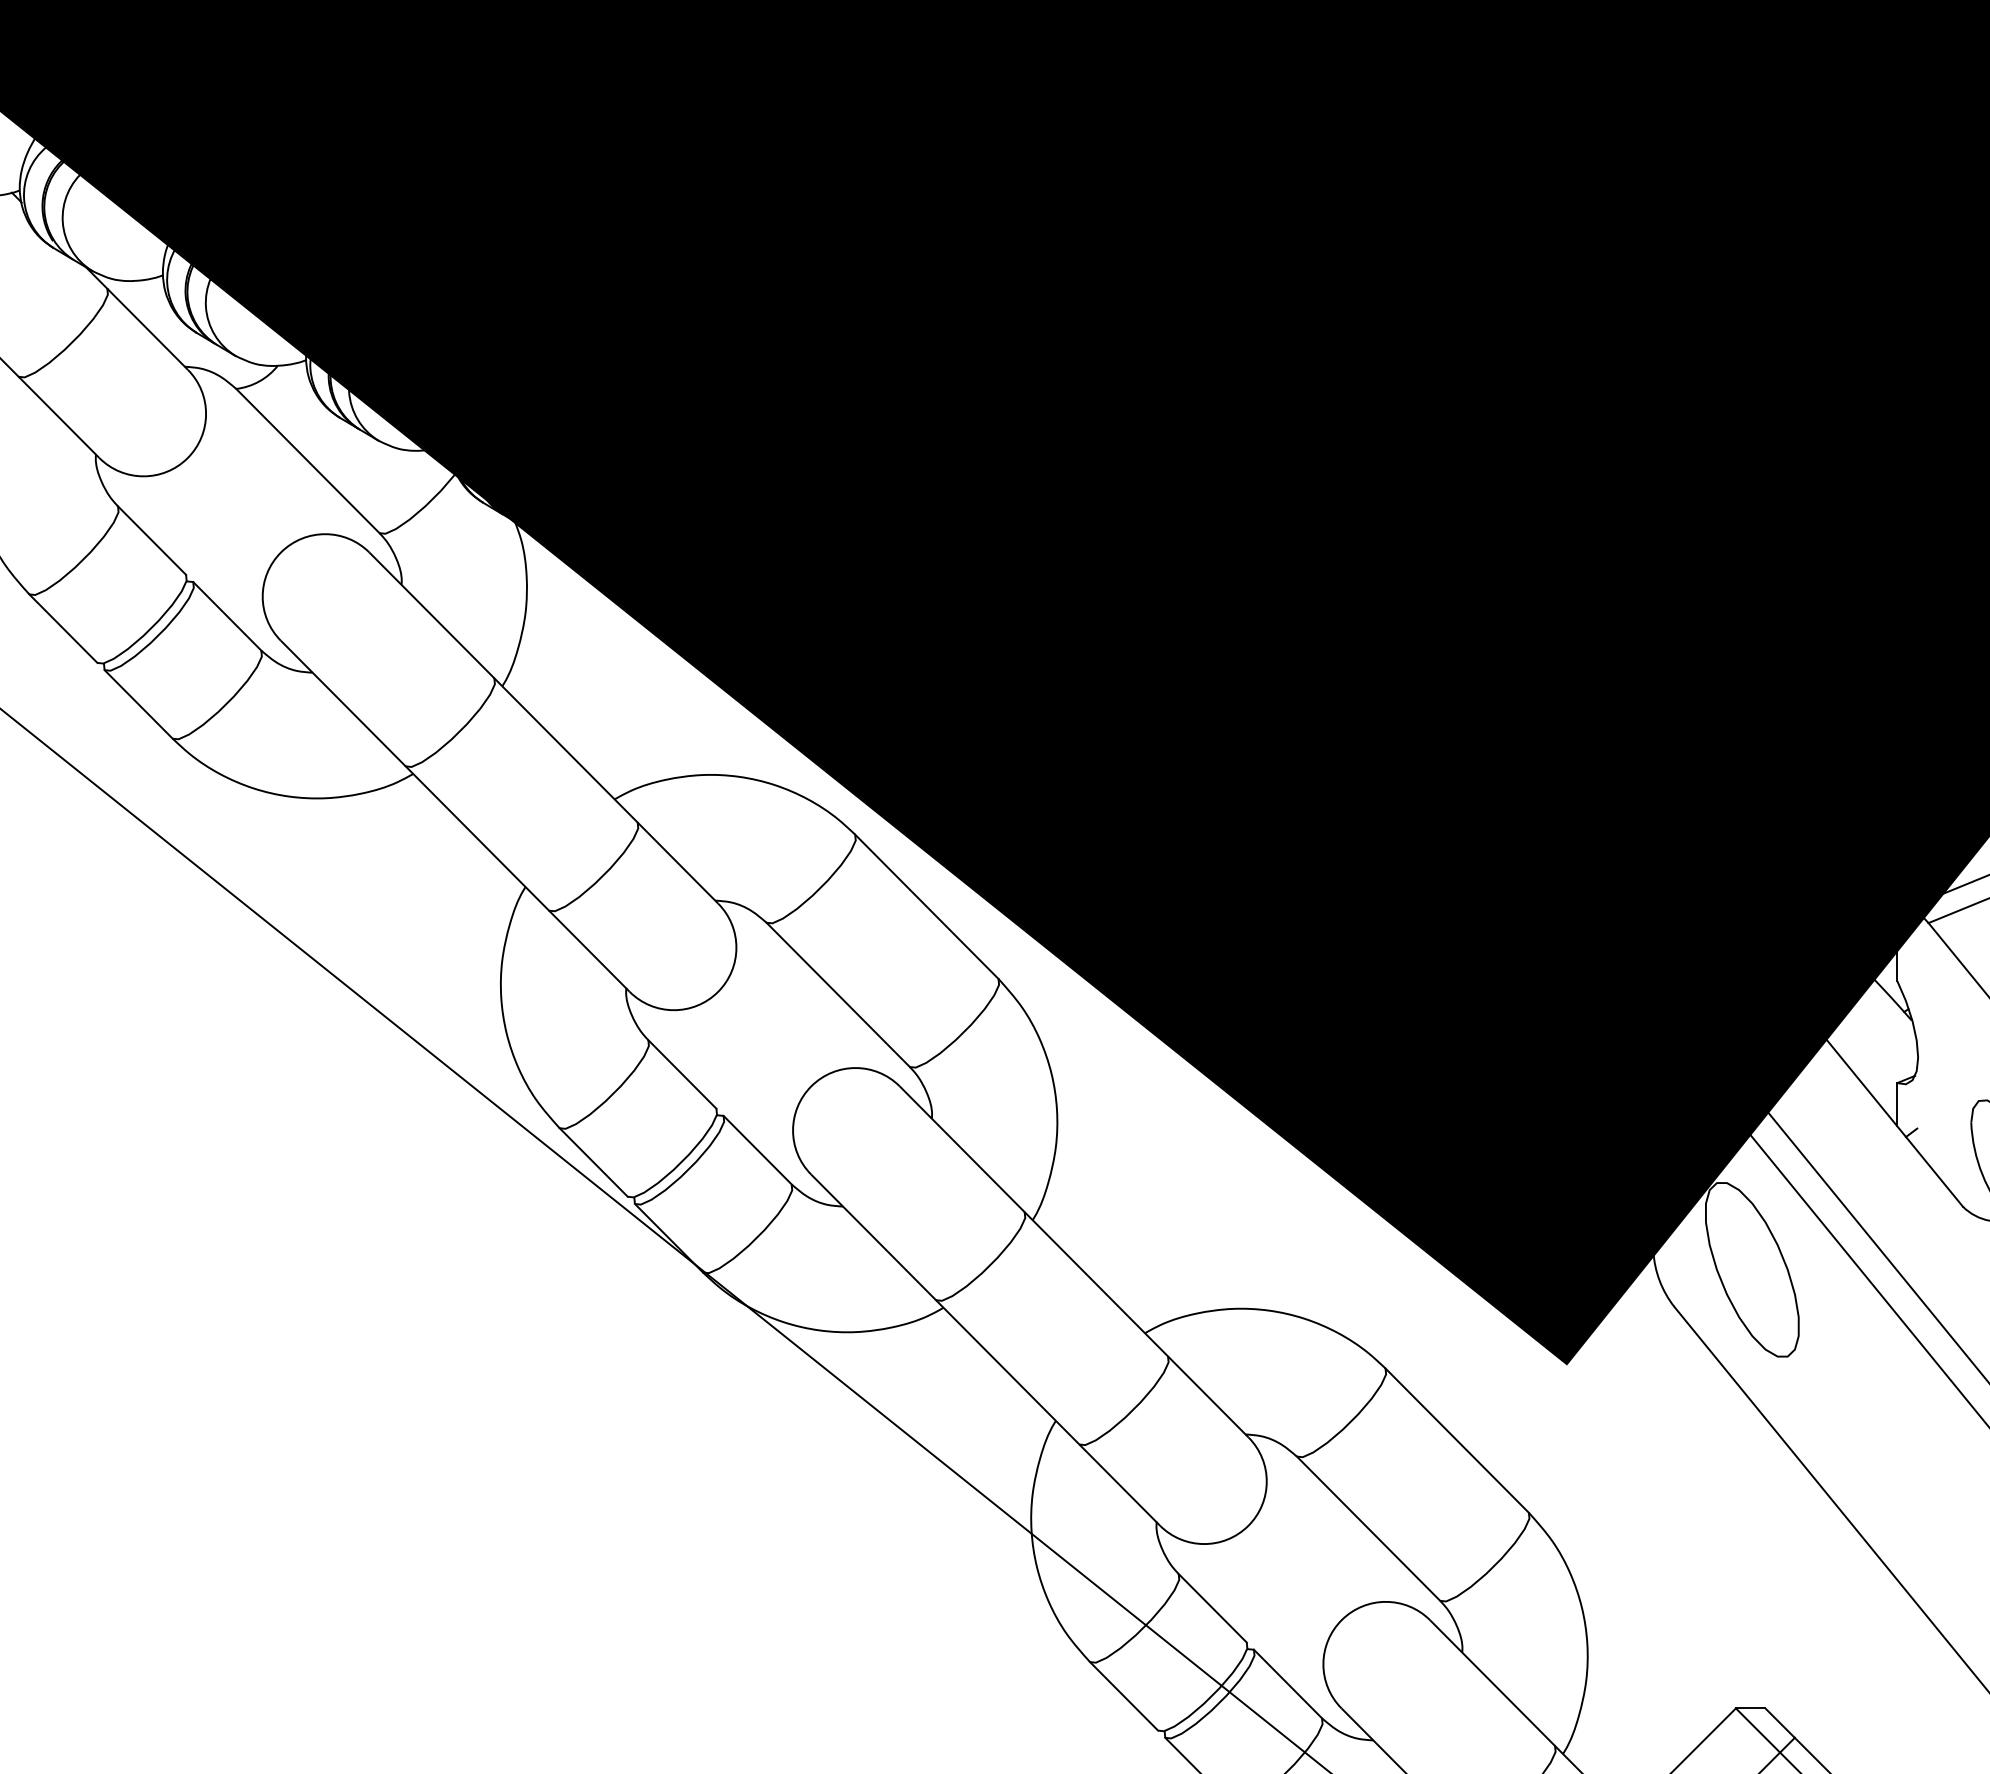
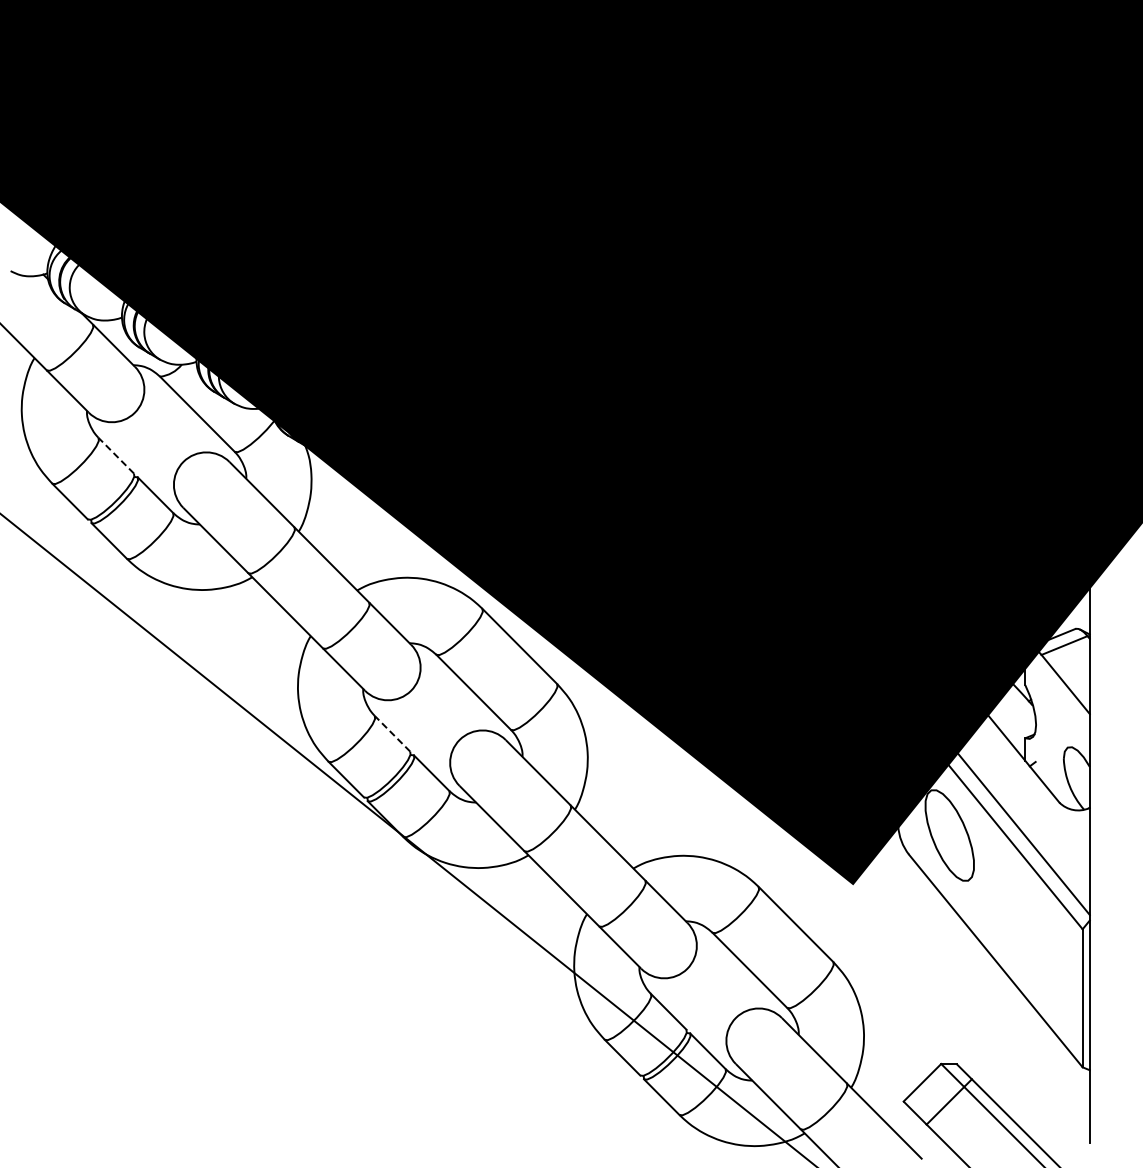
line: (150, 540) -> (115, 455), solid -> dashed
line: (682, 1073) -> (392, 733), solid -> dashed

